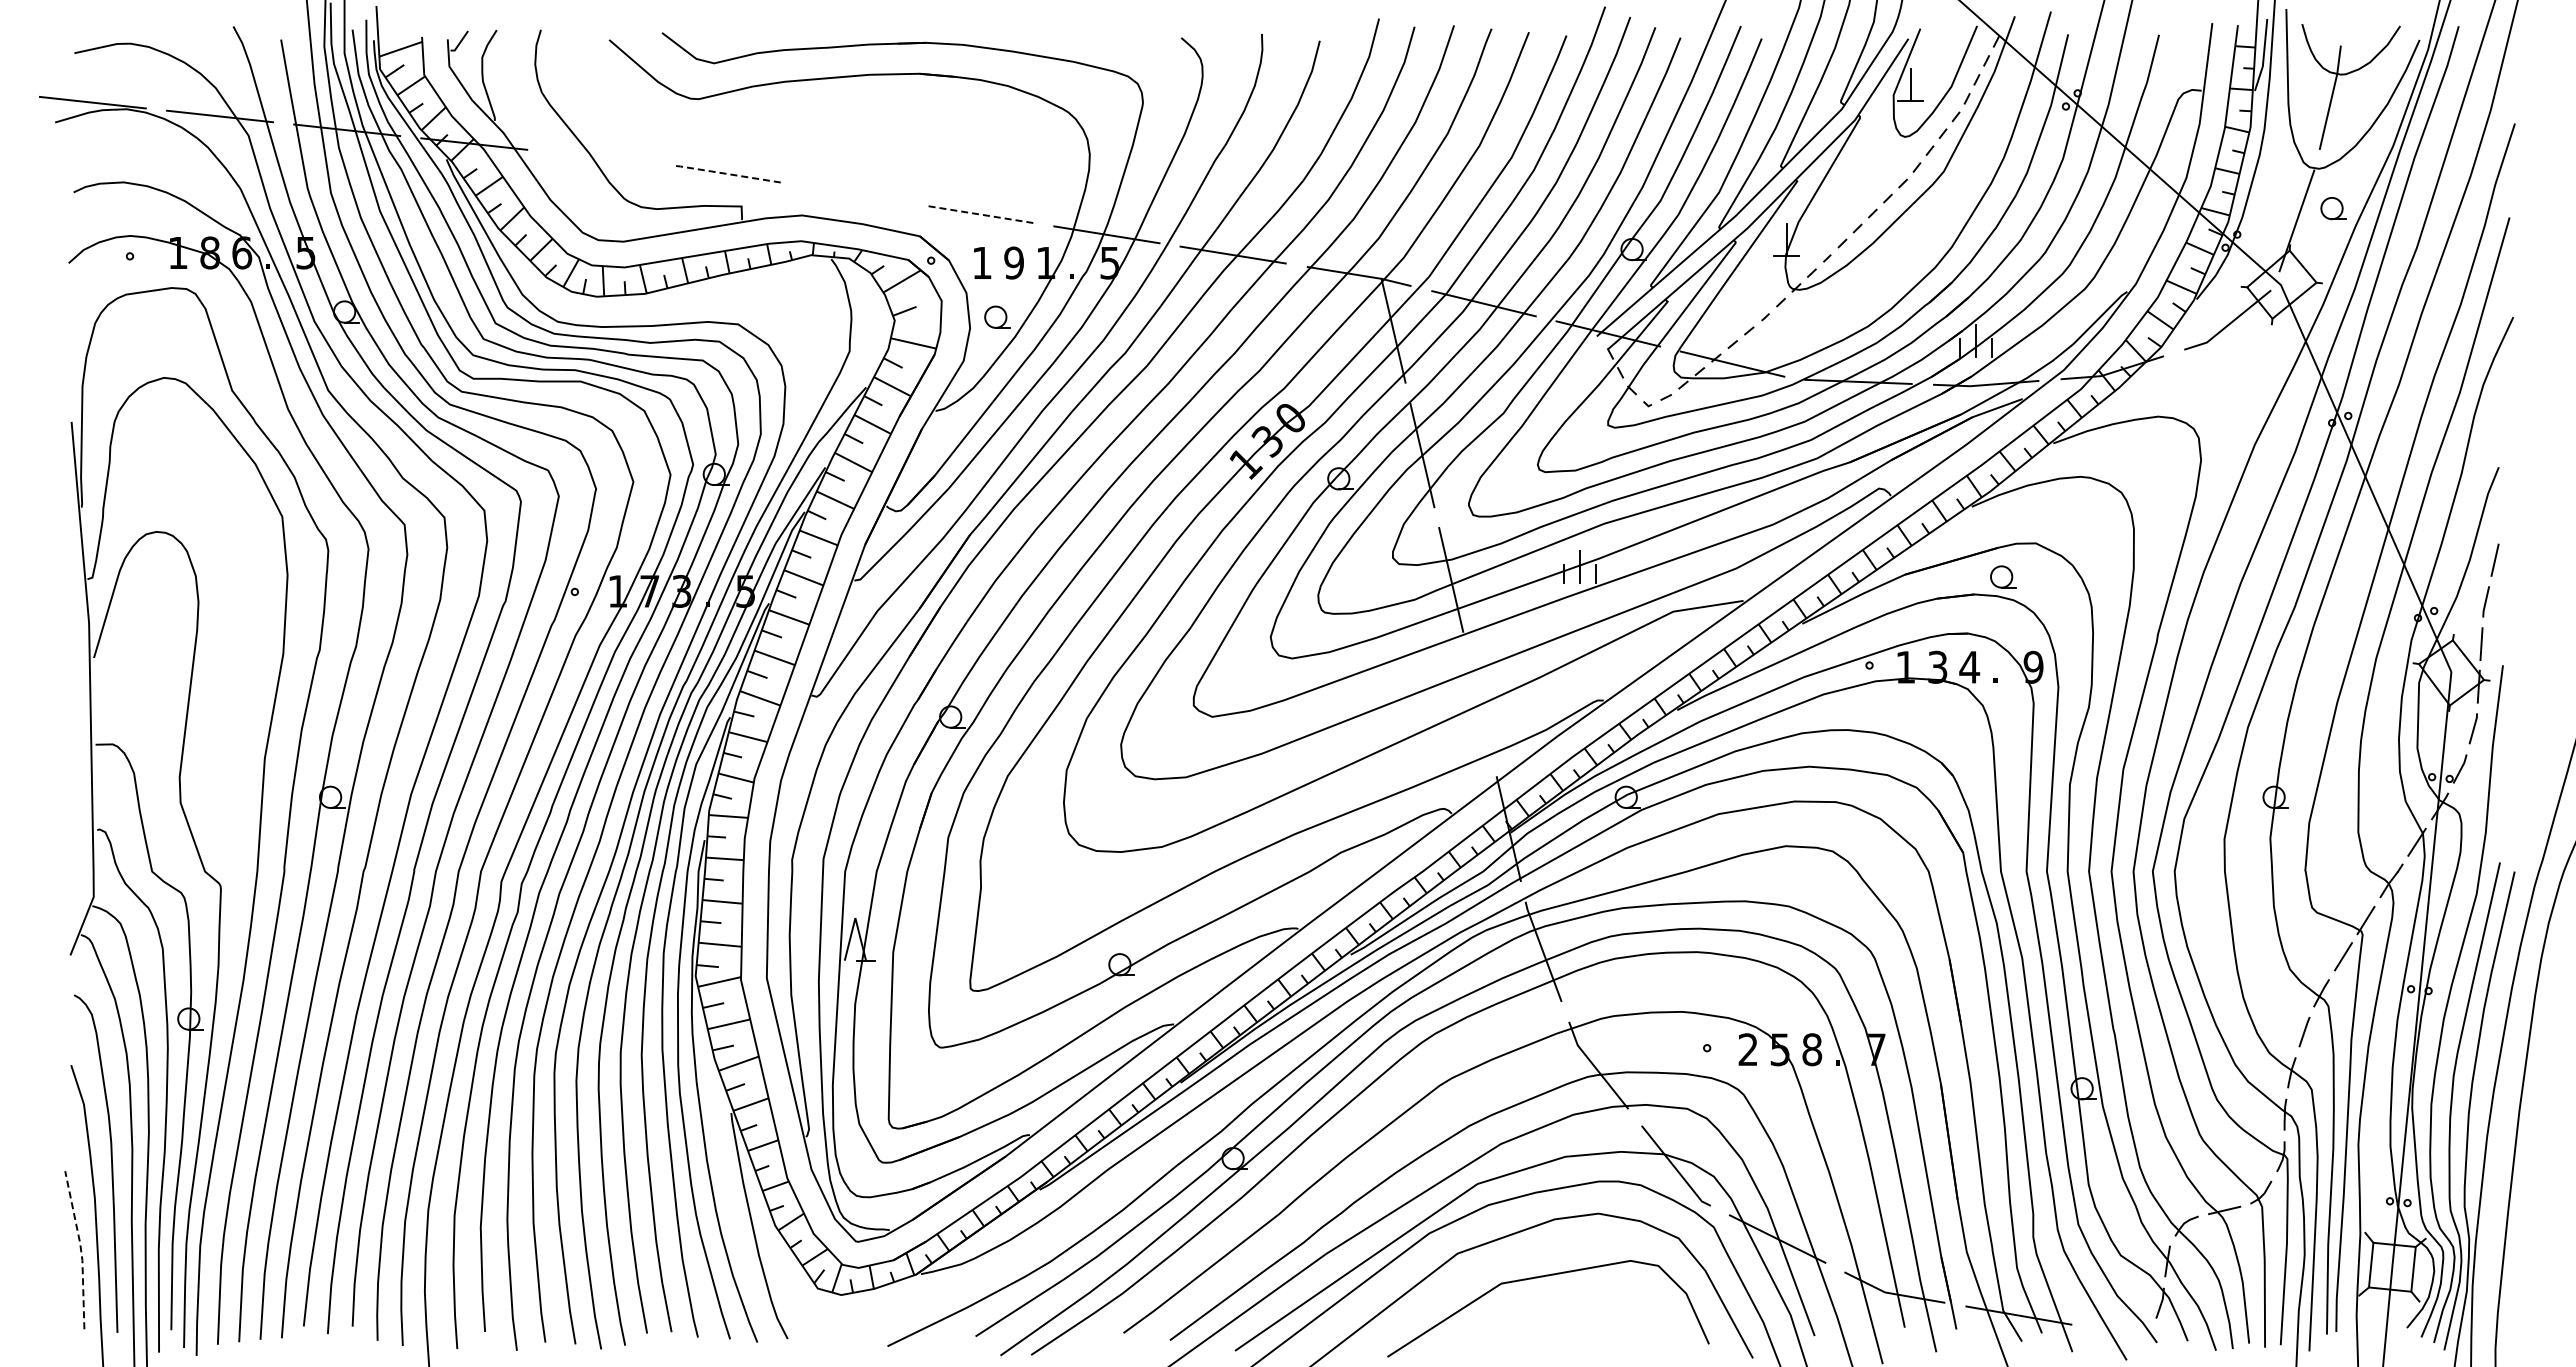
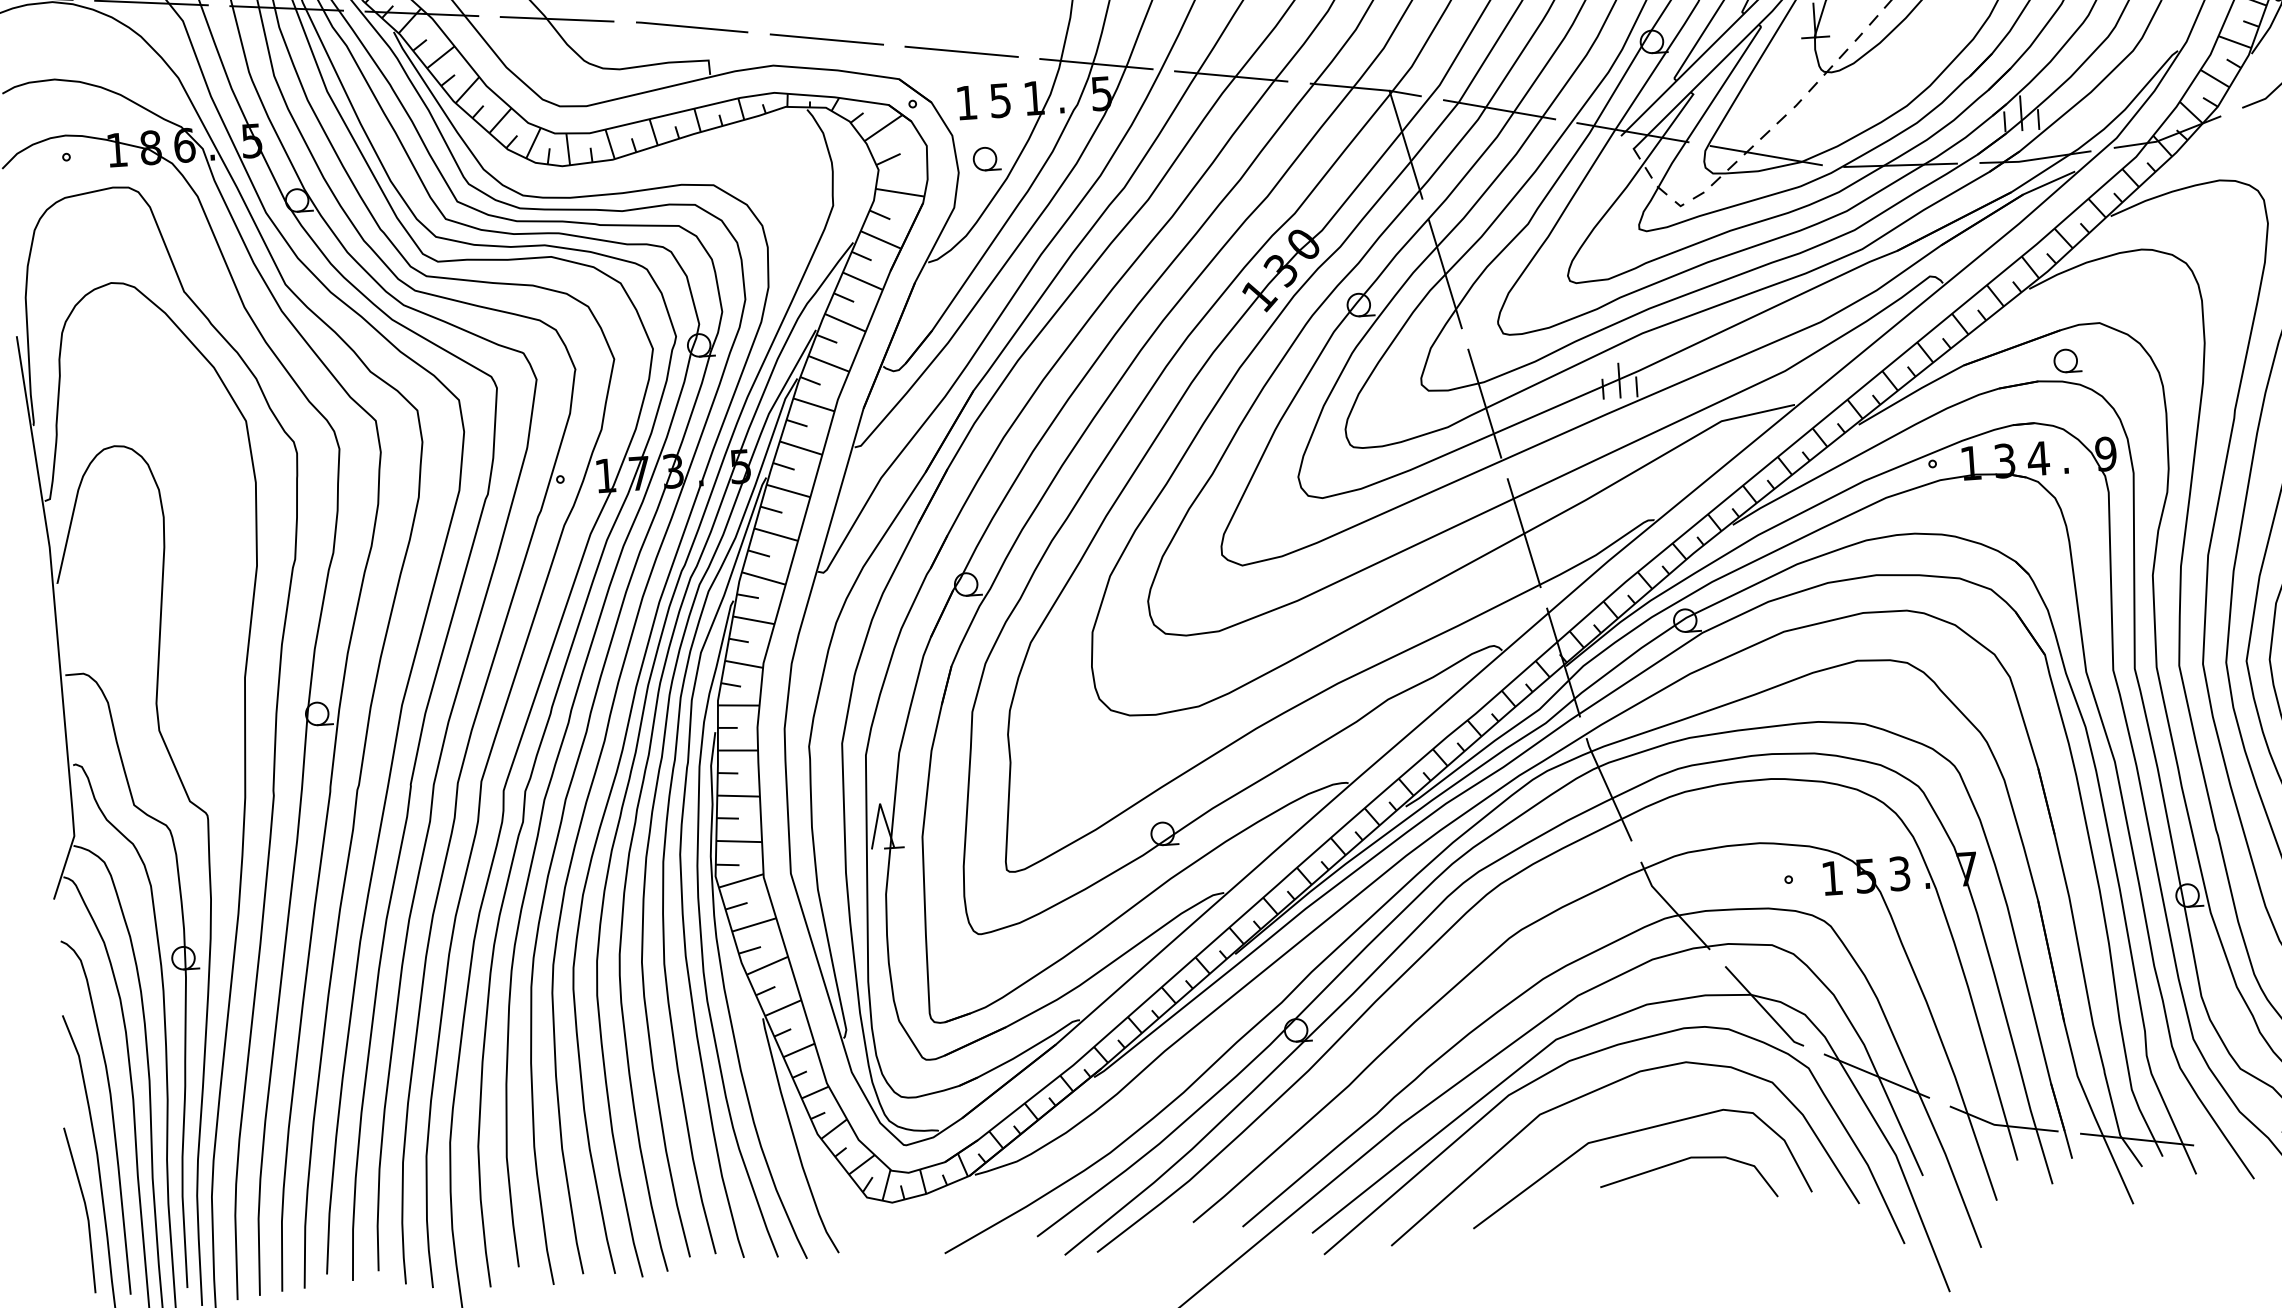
line: (601, 157) -> (557, 18), added
line: (727, 174) -> (691, 27), dashed -> solid
line: (854, 193) -> (826, 38), added
line: (980, 214) -> (961, 51), dashed -> solid
text: (1013, 262) -> (999, 100), 9 -> 5
line: (1480, 704) -> (1524, 533), added
text: (1747, 1049) -> (1831, 878), 2 -> 1
text: (1812, 1049) -> (1900, 873), 8 -> 3
line: (80, 1249) -> (85, 1209), dashed -> solid
line: (1587, 1307) -> (1681, 1162), added

